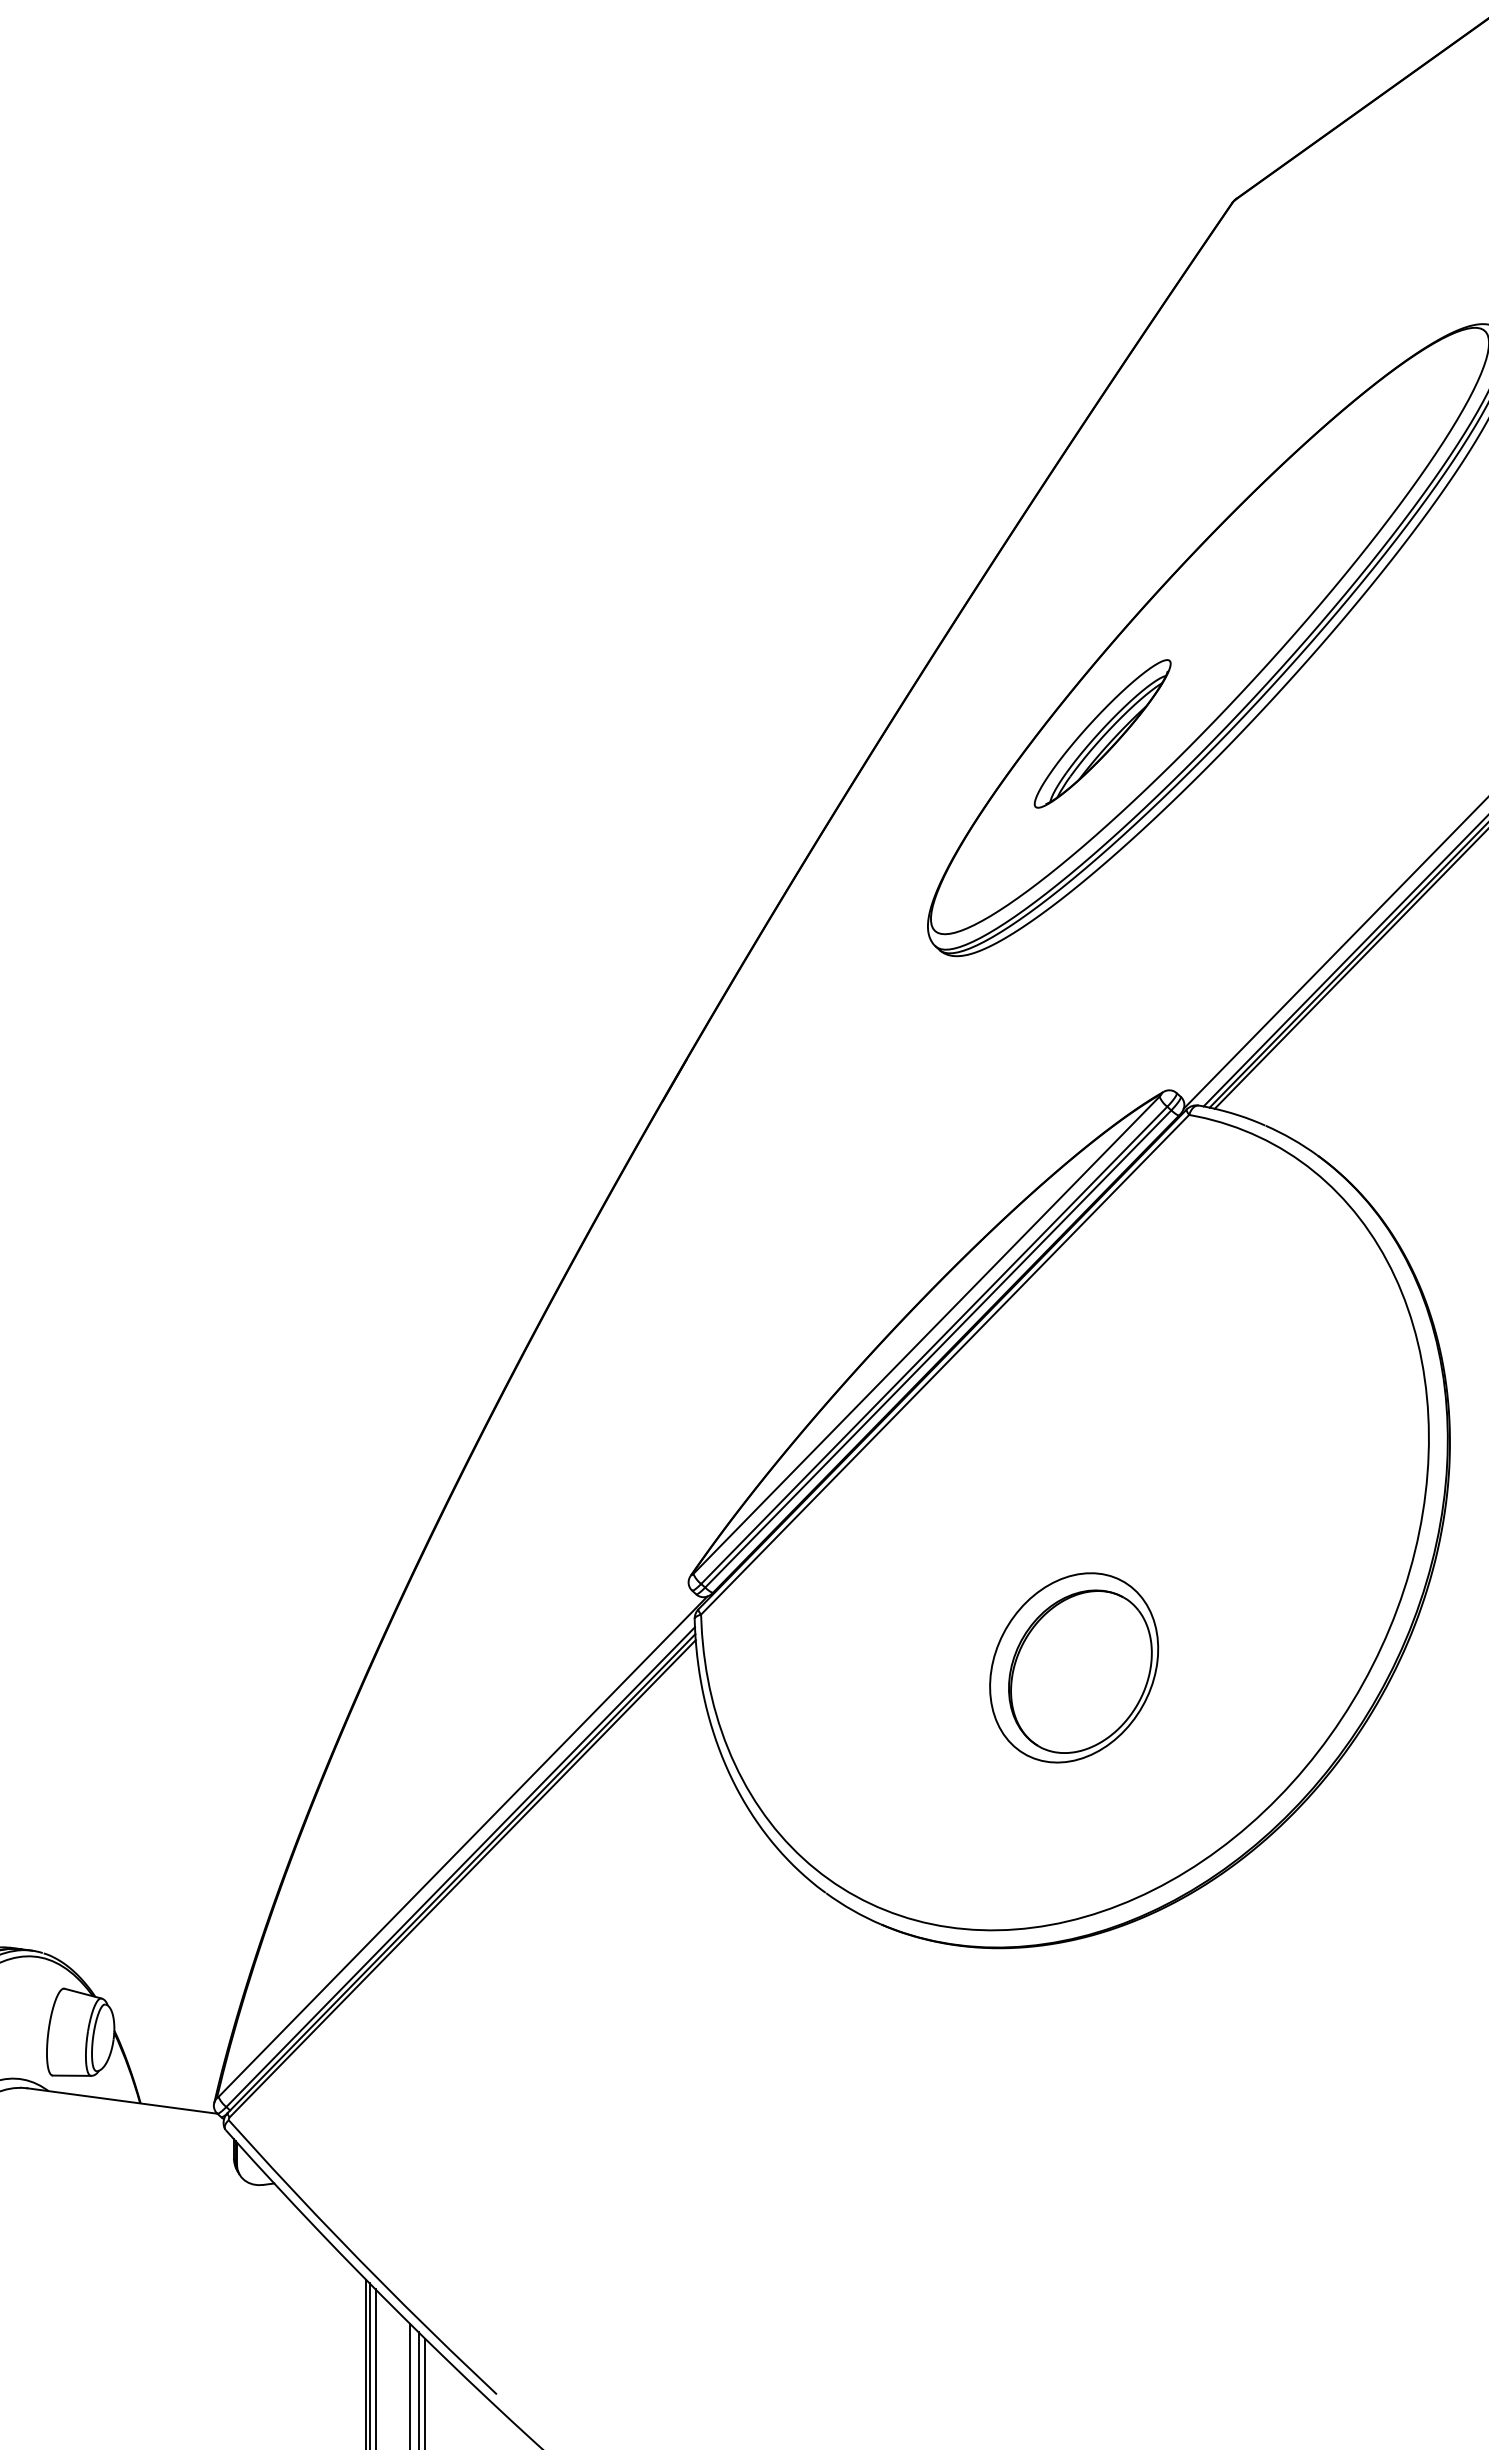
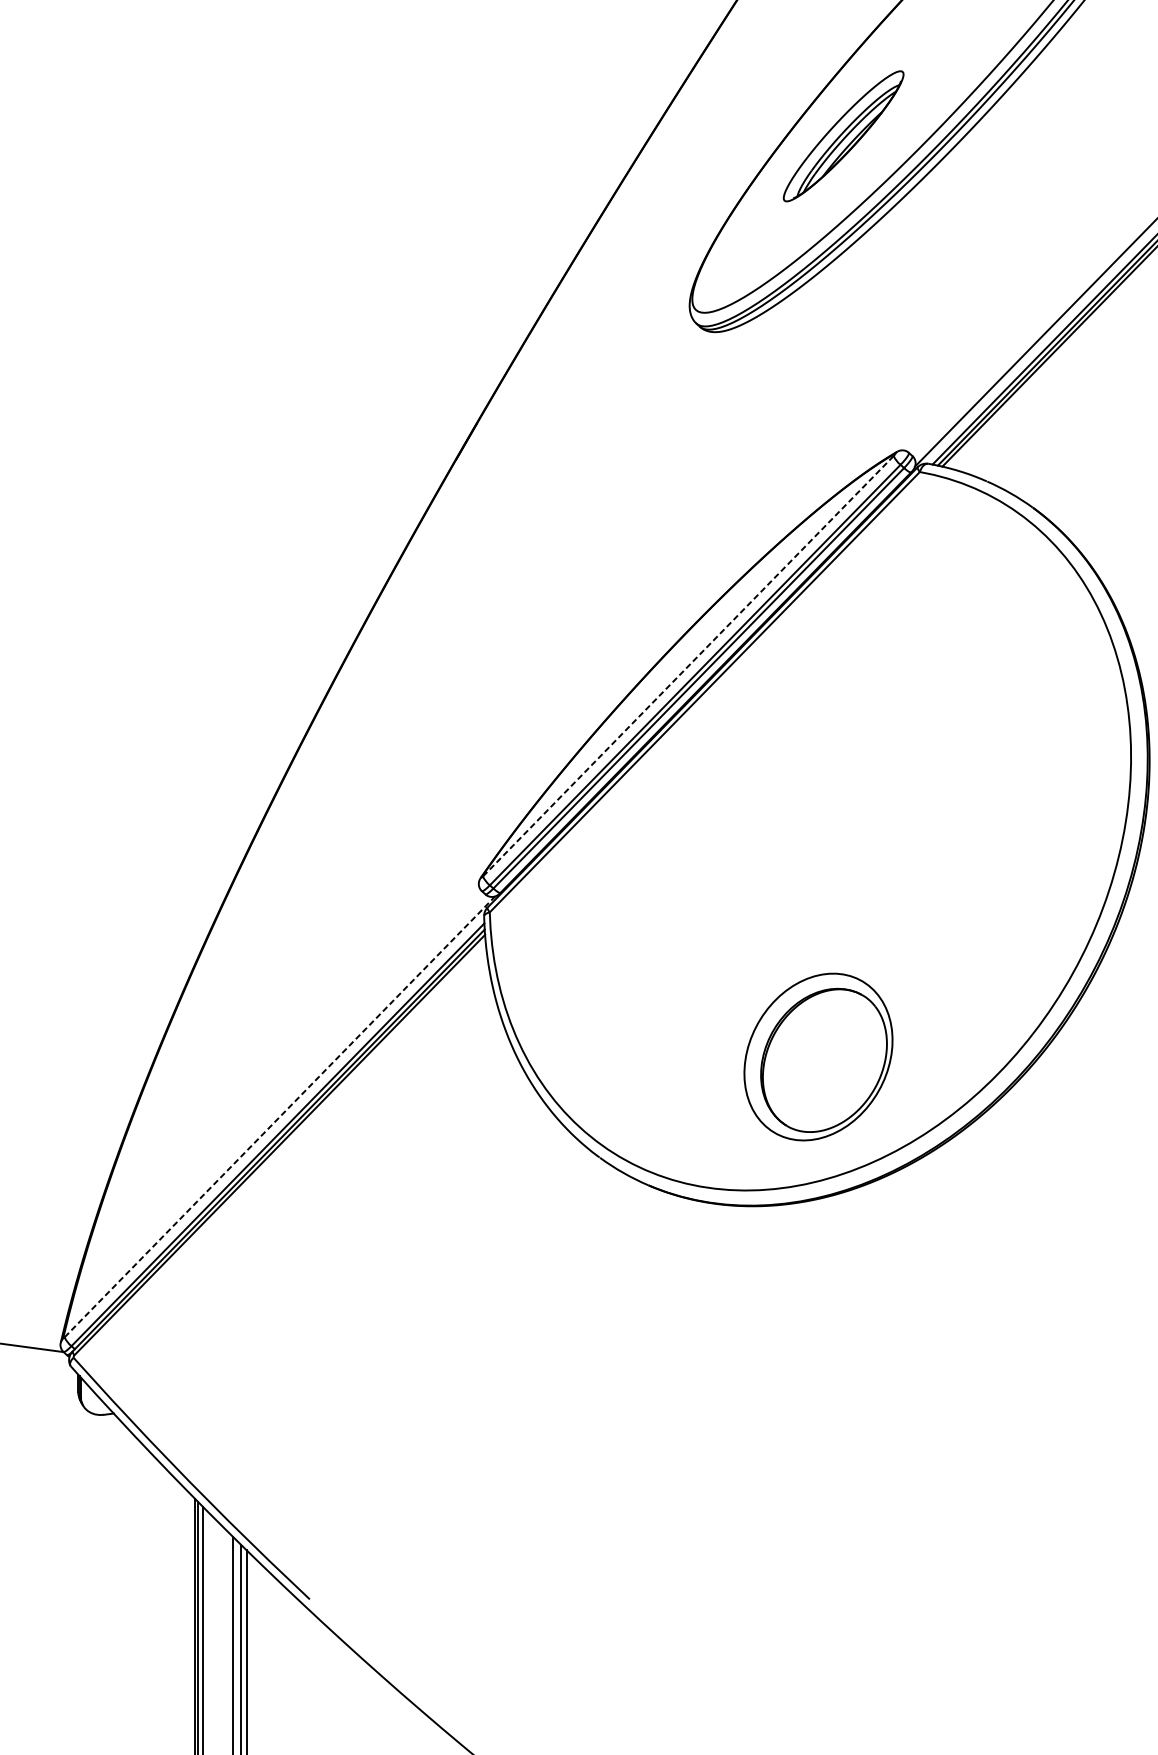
line: (926, 1335) -> (688, 666), solid -> dashed
part: (1074, 1667) -> (818, 1056), moved
line: (462, 1846) -> (279, 1116), solid -> dashed

